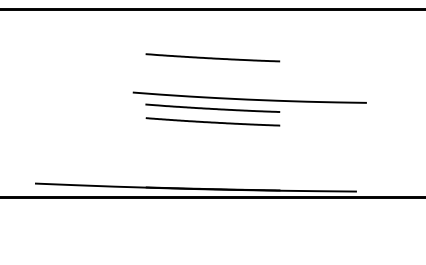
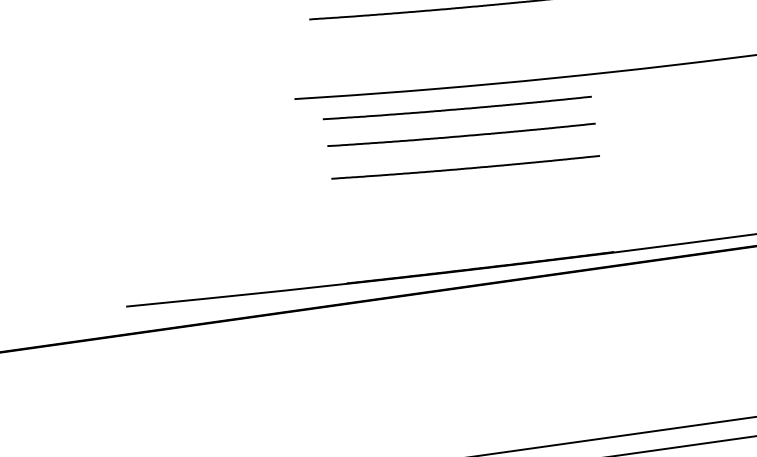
line: (212, 137) -> (464, 165), added

